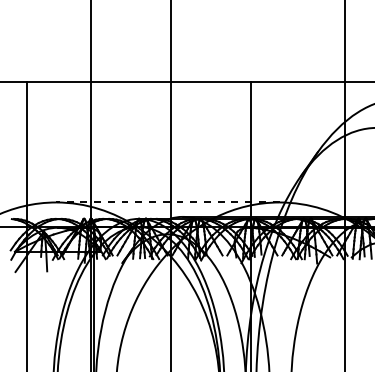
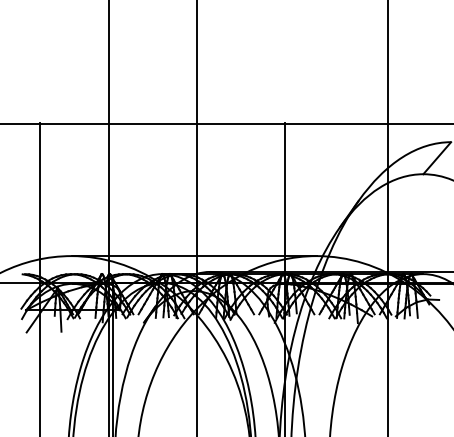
line: (168, 202) -> (194, 256), dashed -> solid

